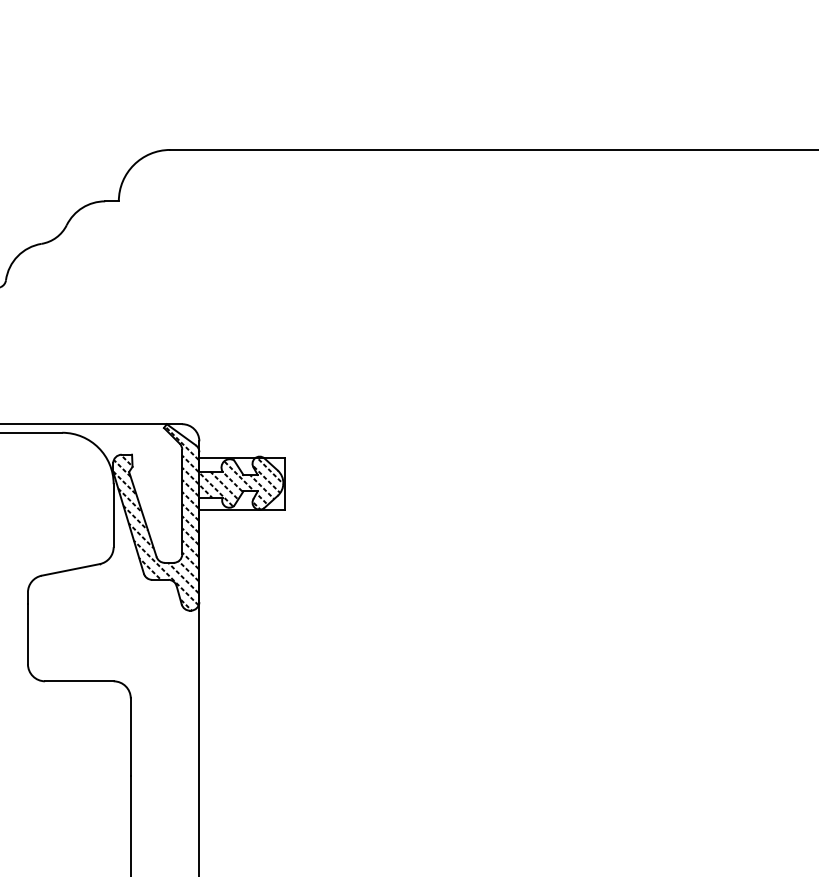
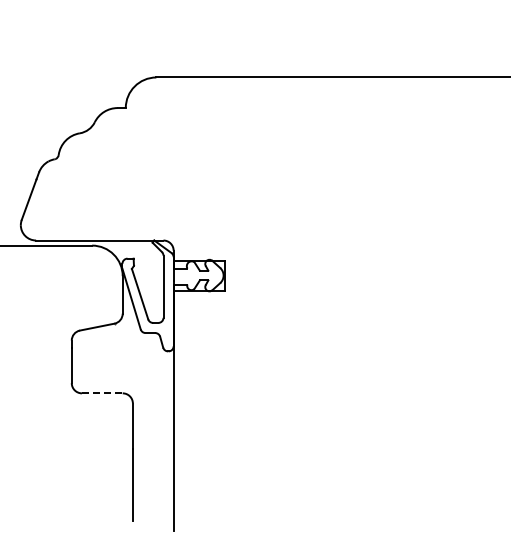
hatch: (197, 518) -> (172, 296), removed
line: (79, 681) -> (102, 393), solid -> dashed

